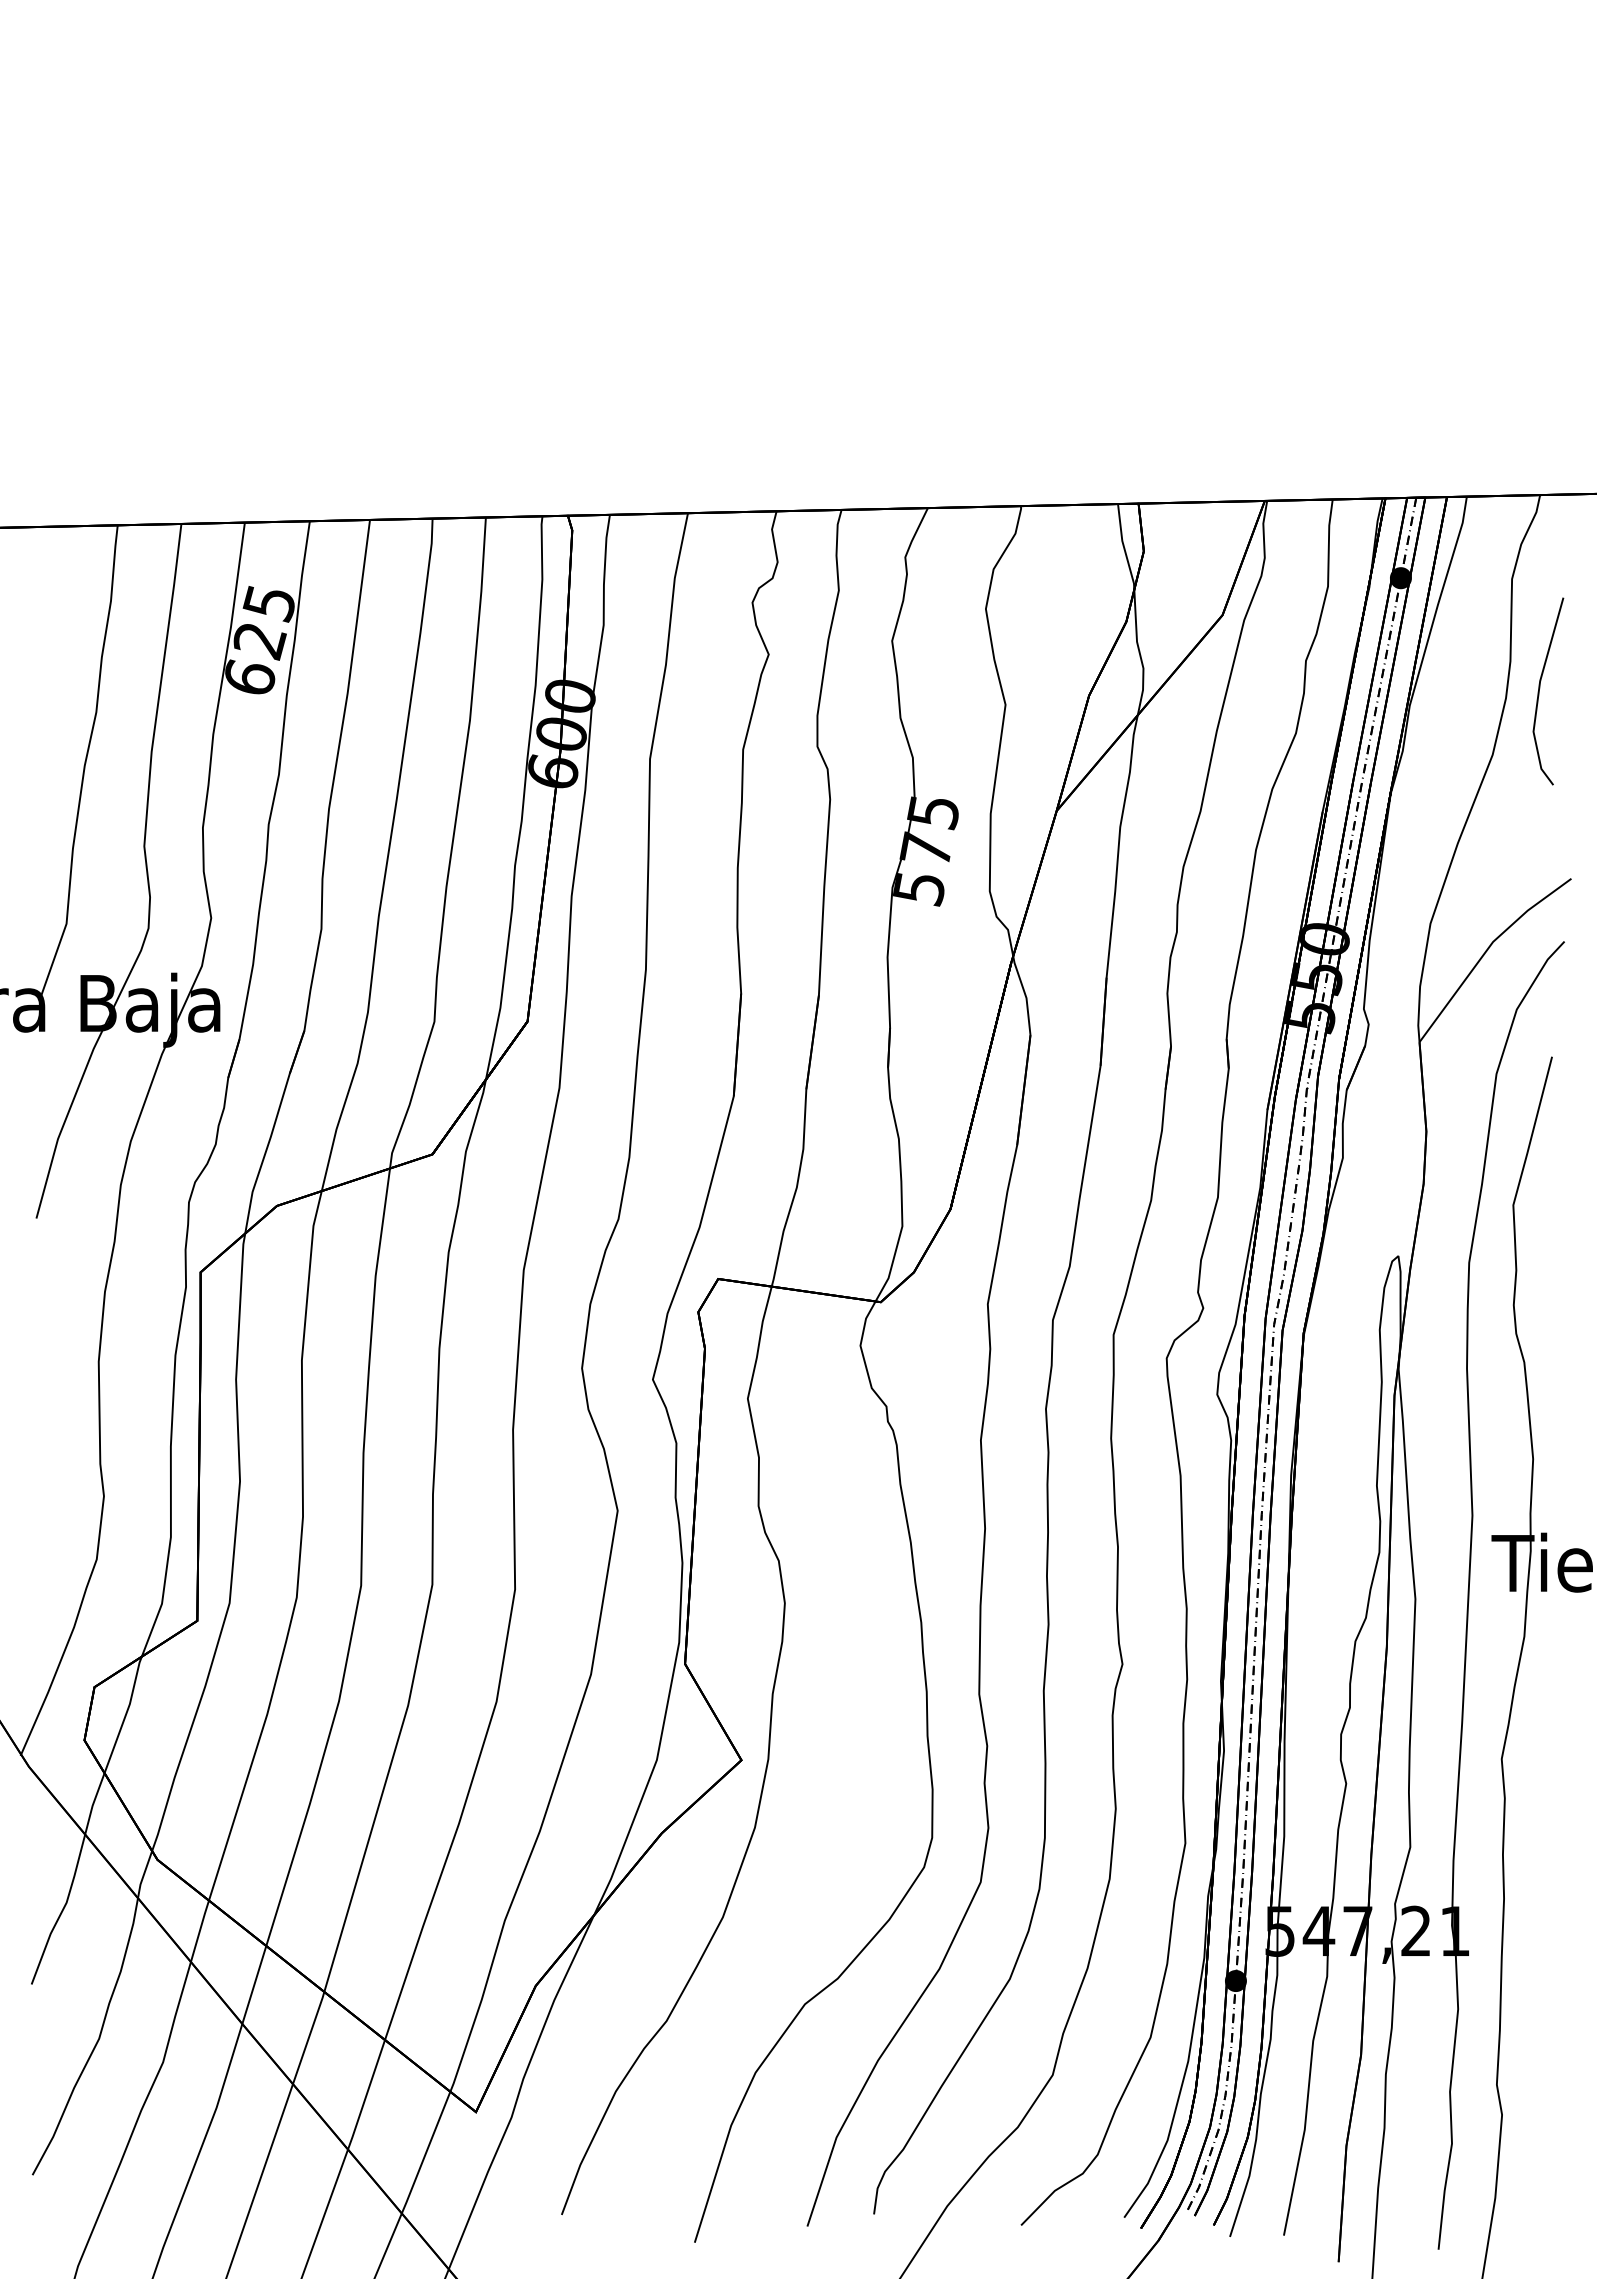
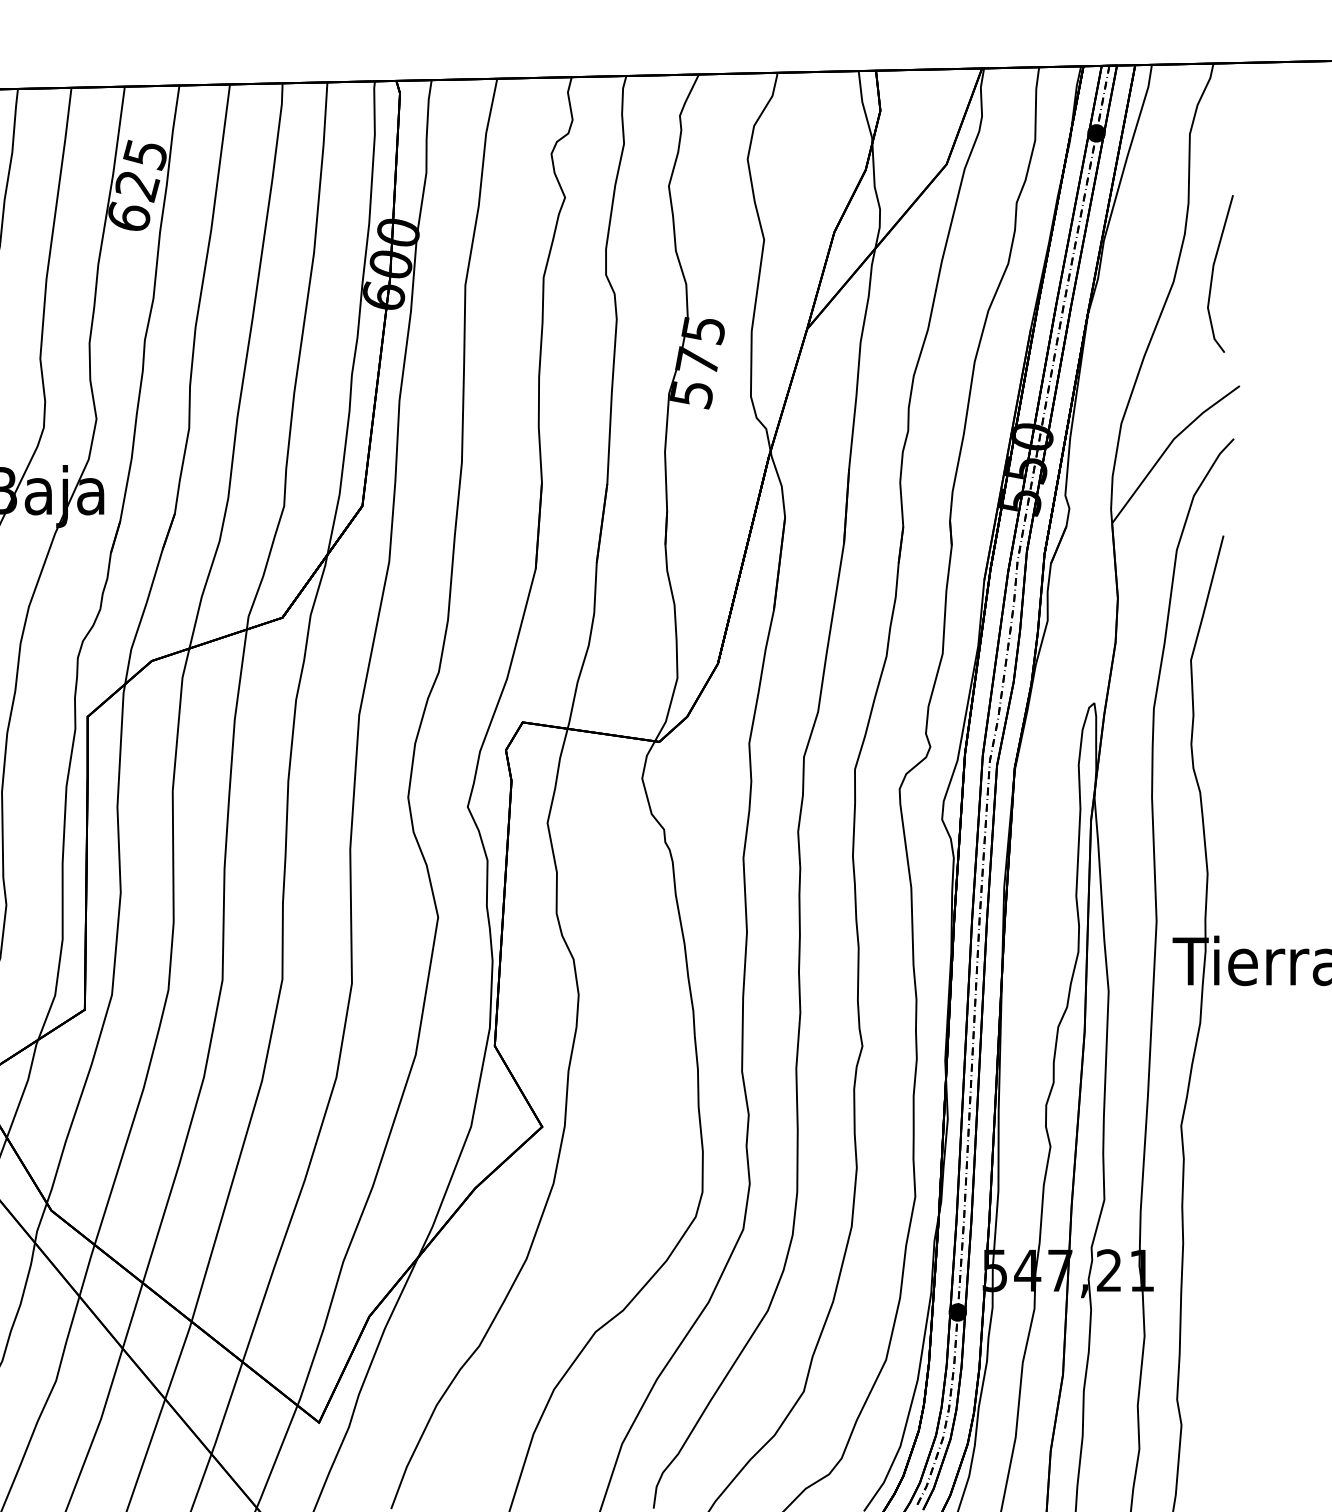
line: (1540, 688) -> (1213, 271), moved

